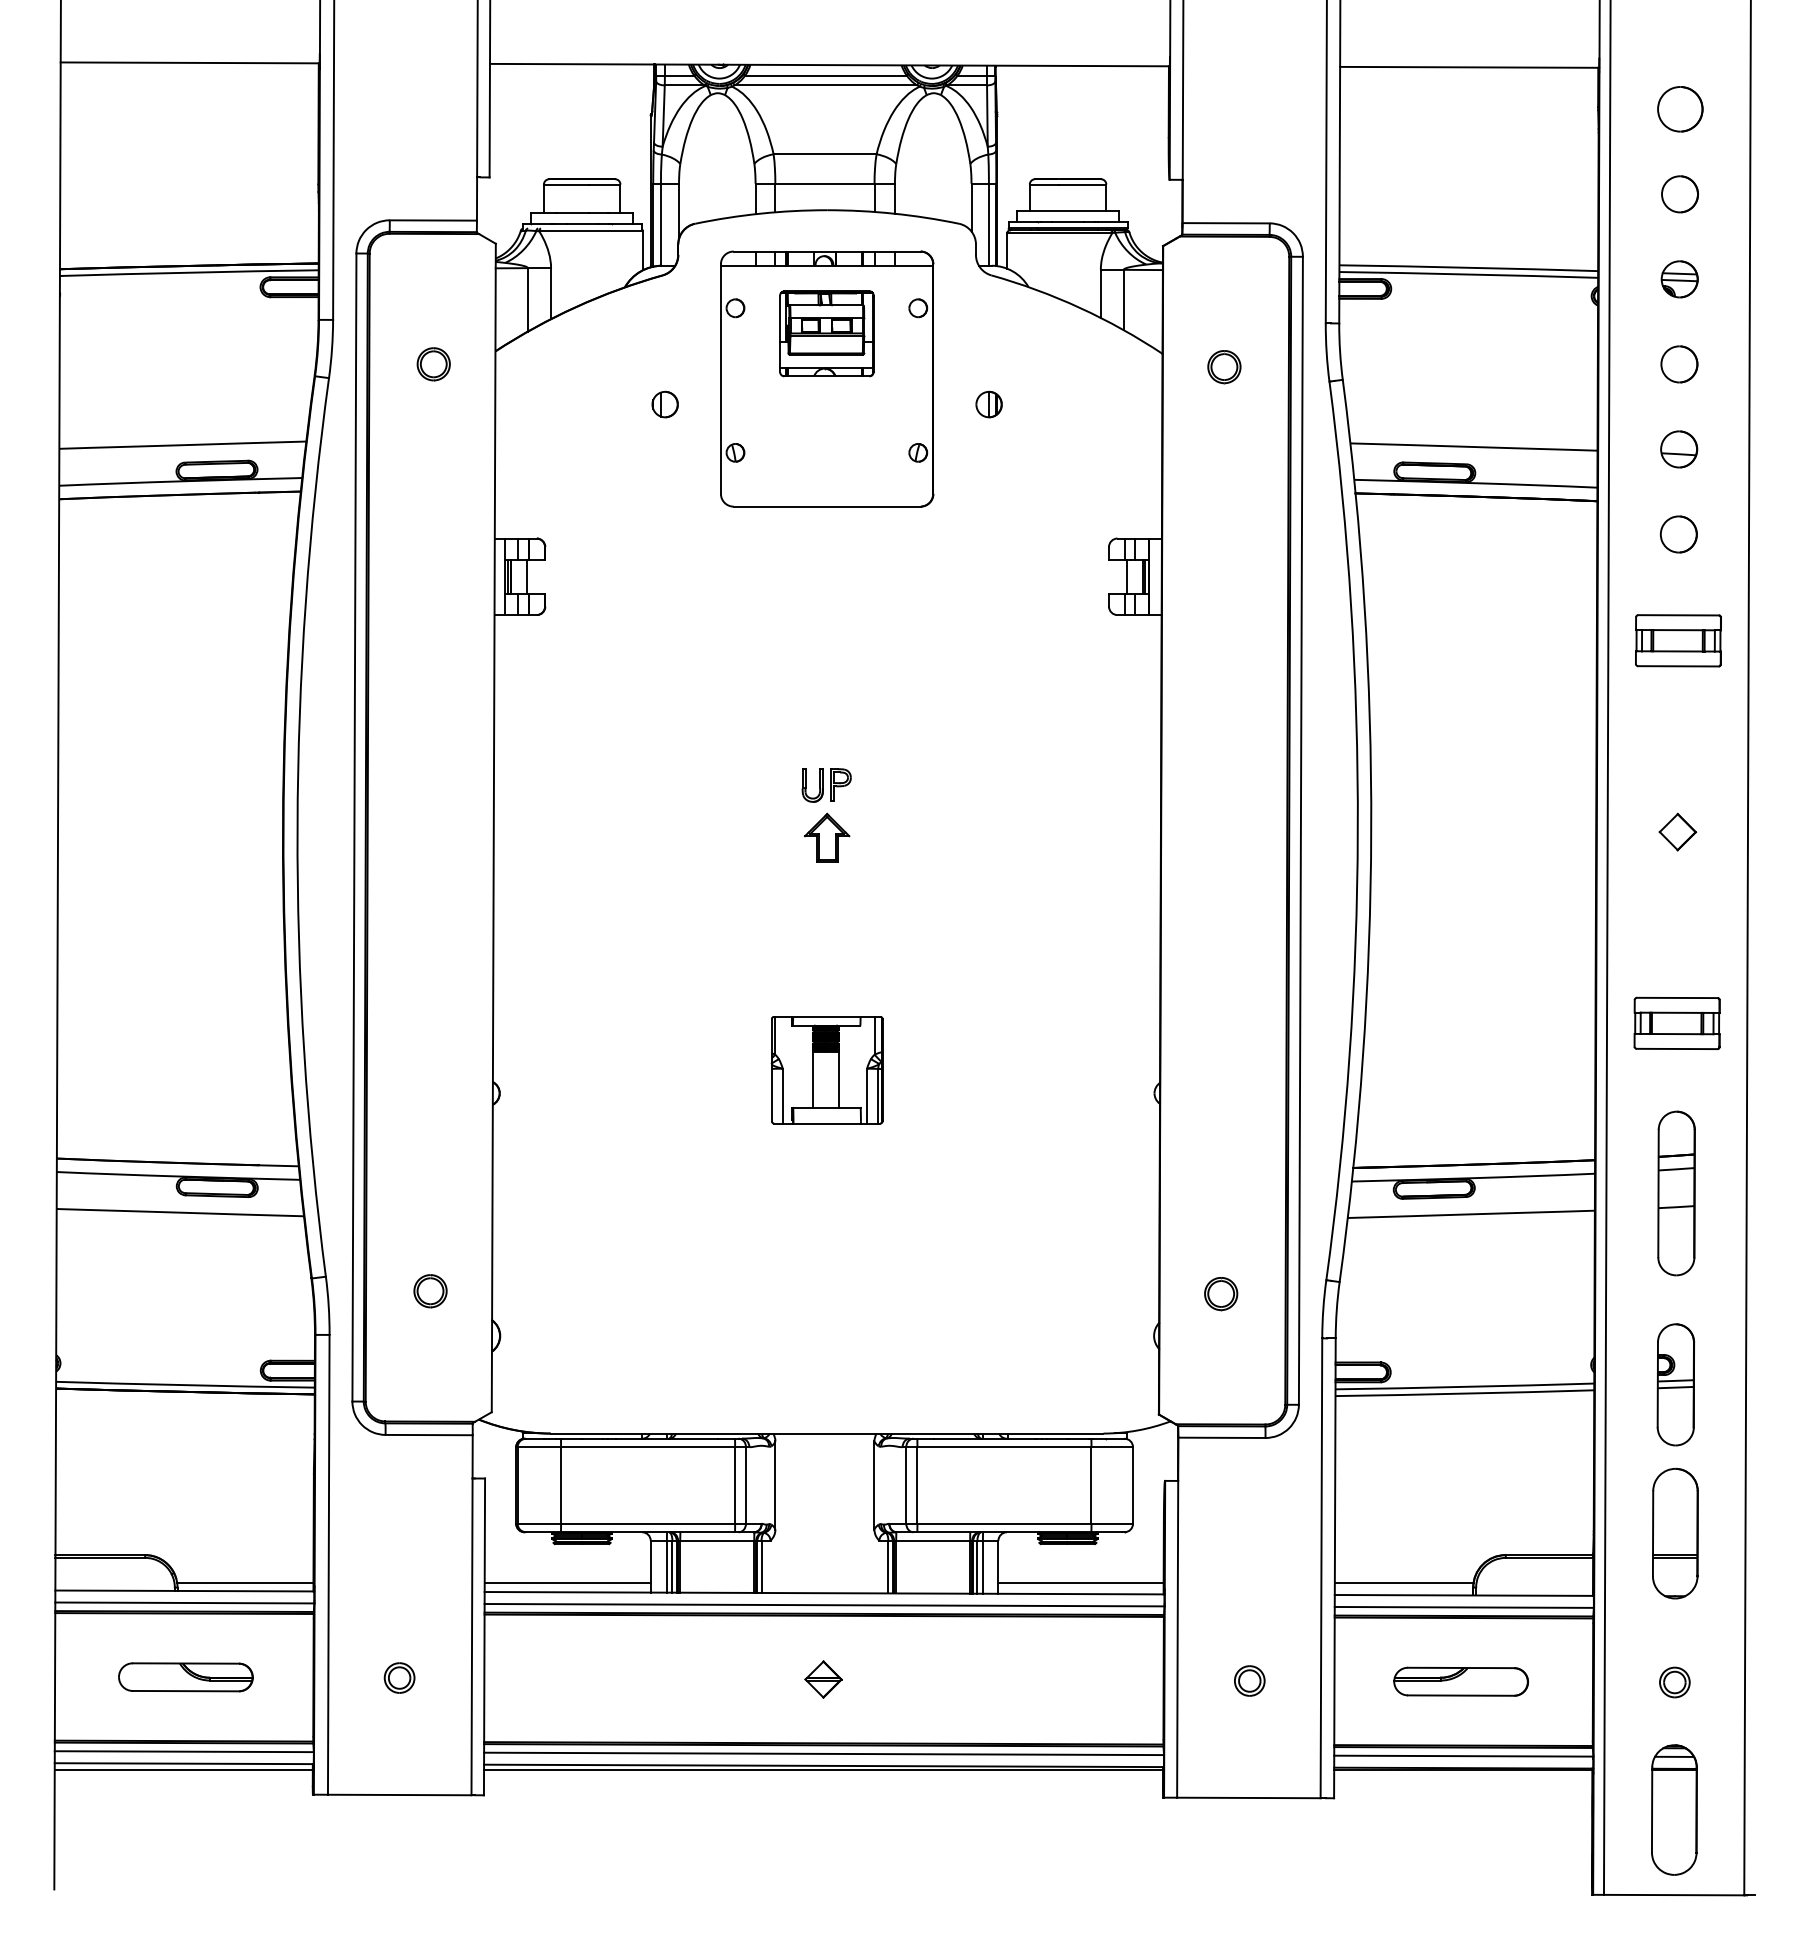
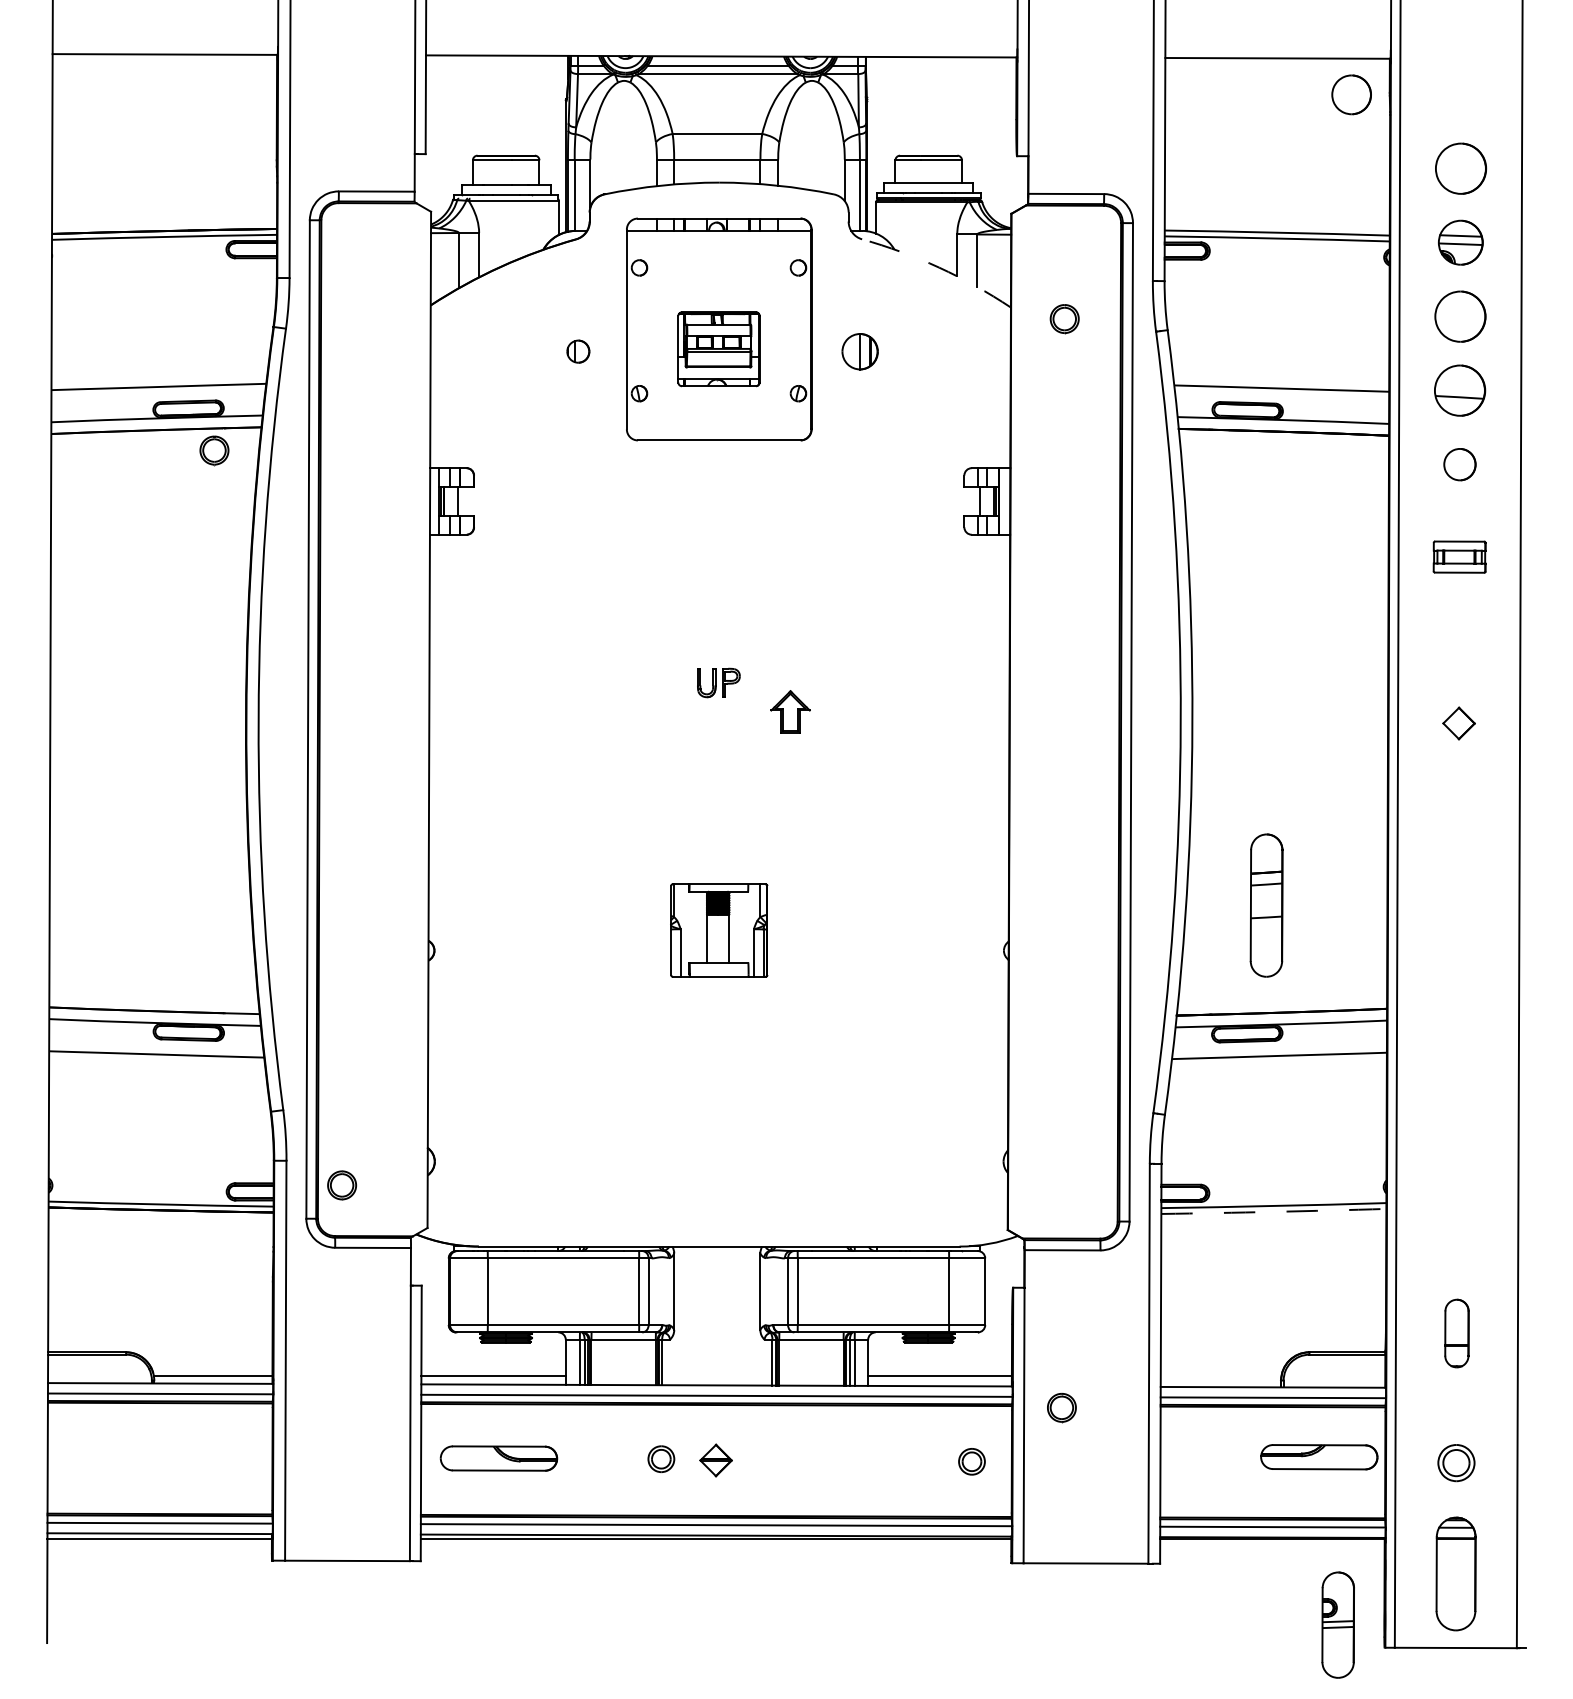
part: (1680, 109) -> (1351, 95), moved
part: (1679, 194) -> (1460, 168), size x1.6
part: (1679, 279) -> (1460, 242), size x1.4
arc: (1080, 307) -> (939, 267), solid -> dashed
part: (826, 333) -> (718, 348), moved
part: (433, 364) -> (214, 450), moved
part: (1679, 364) -> (1460, 316), size x1.6
part: (988, 404) -> (859, 351), size x1.6
part: (1679, 449) -> (1460, 390), size x1.6
part: (1678, 640) -> (1459, 556), size x0.7
part: (827, 837) -> (790, 711), moved
part: (1676, 1022) -> (1457, 889), removed
part: (1676, 1193) -> (1266, 905), moved
part: (430, 1291) -> (342, 1185), moved
part: (1221, 1294) -> (1062, 1408), moved
part: (1675, 1384) -> (1337, 1624), moved
arc: (1464, 1393) -> (1273, 1211), solid -> dashed
part: (1675, 1533) -> (1457, 1333), size x0.6
line: (1403, 1582) -> (1220, 1376), removed
part: (185, 1677) -> (498, 1458), moved
part: (399, 1677) -> (661, 1458), moved
part: (1249, 1680) -> (971, 1461), moved
part: (1460, 1681) -> (1318, 1456), moved
part: (1674, 1682) -> (1456, 1463), size x1.4

